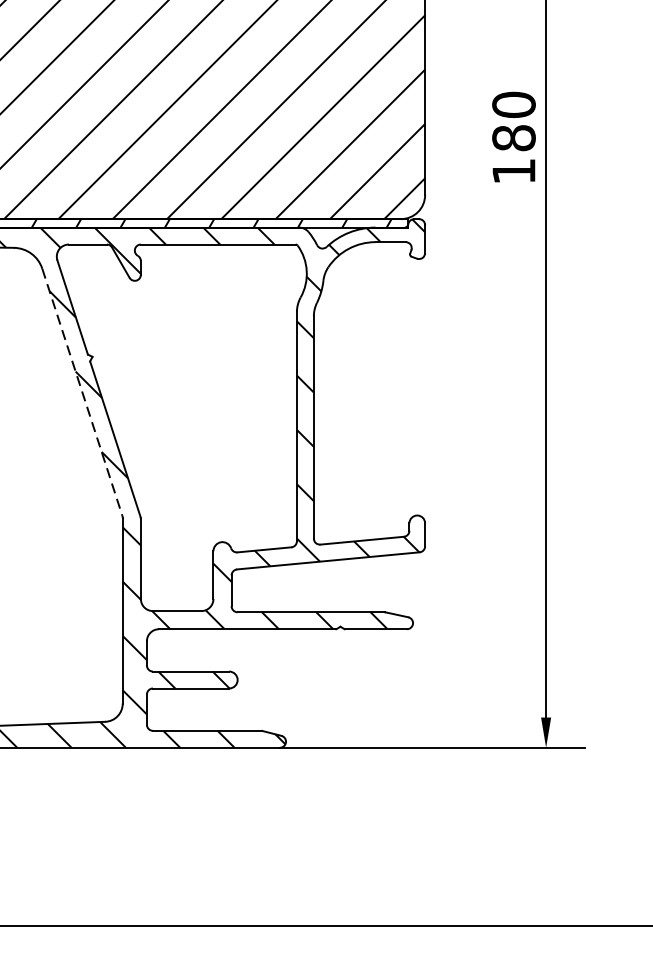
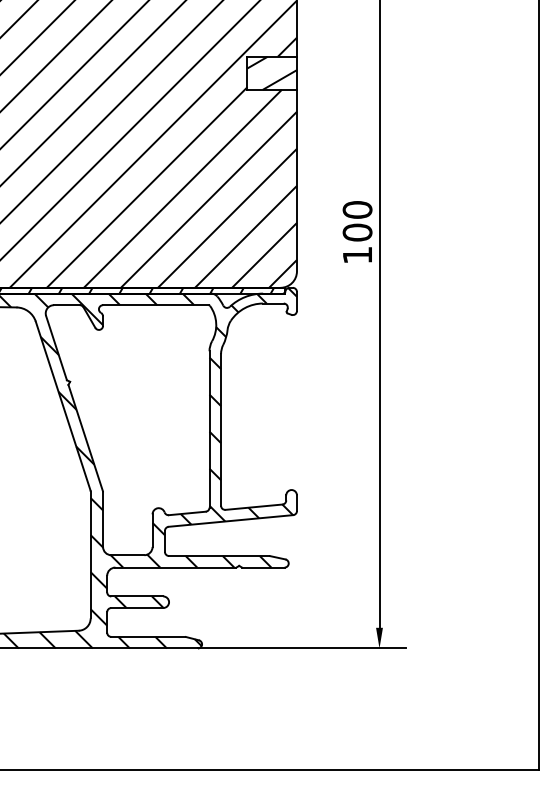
text: (513, 137) -> (357, 232), 180 -> 100
line: (82, 393) -> (63, 406), dashed -> solid

